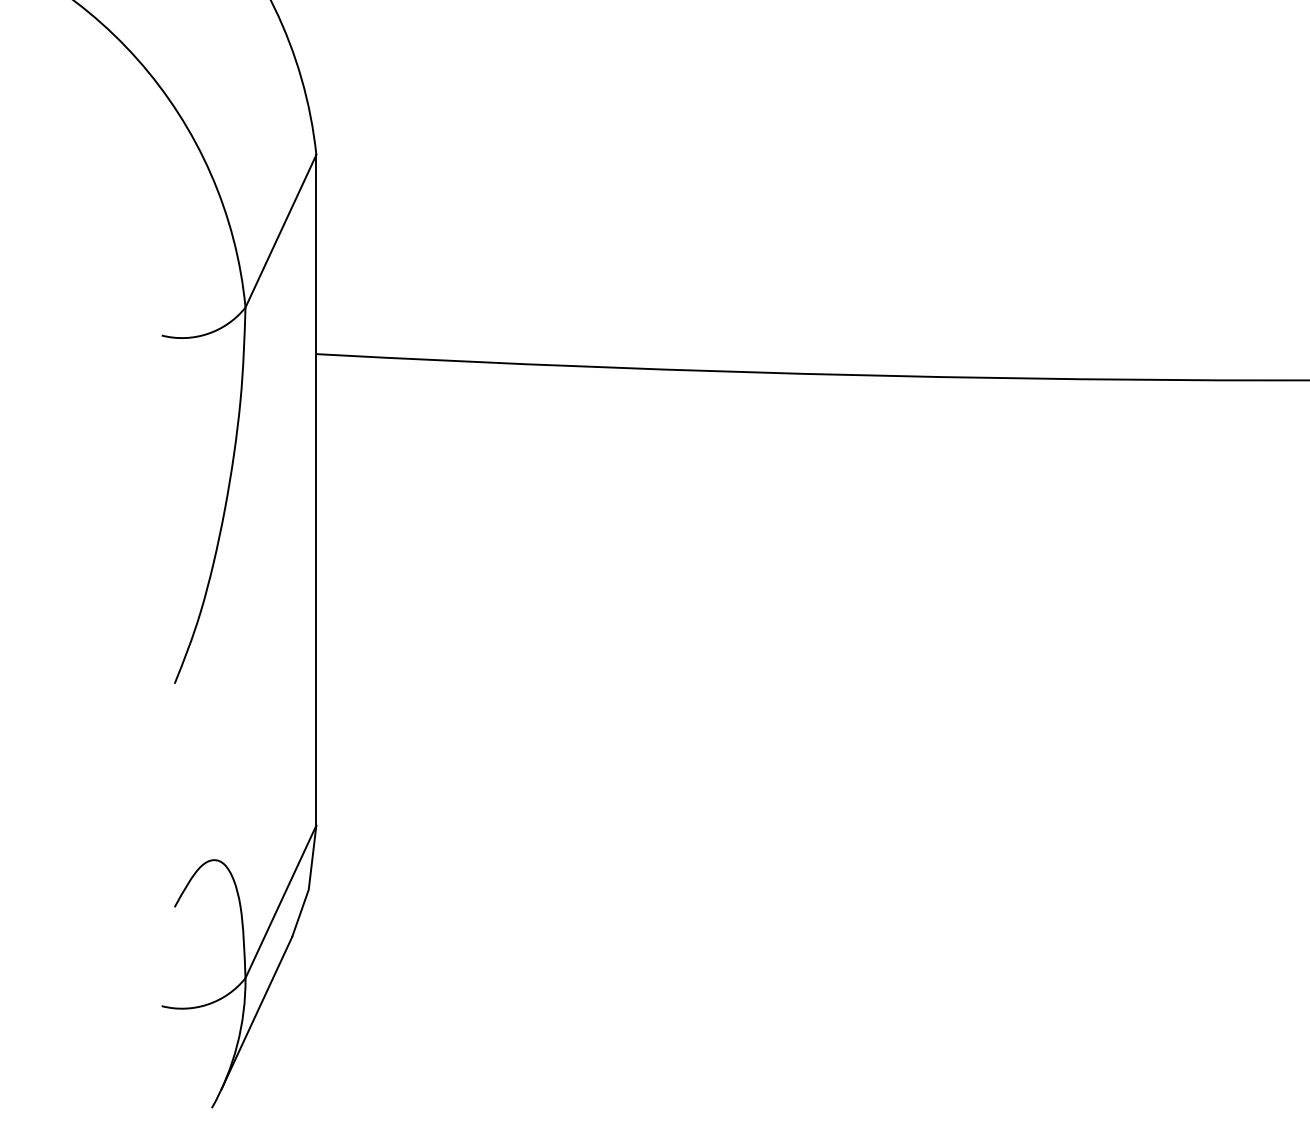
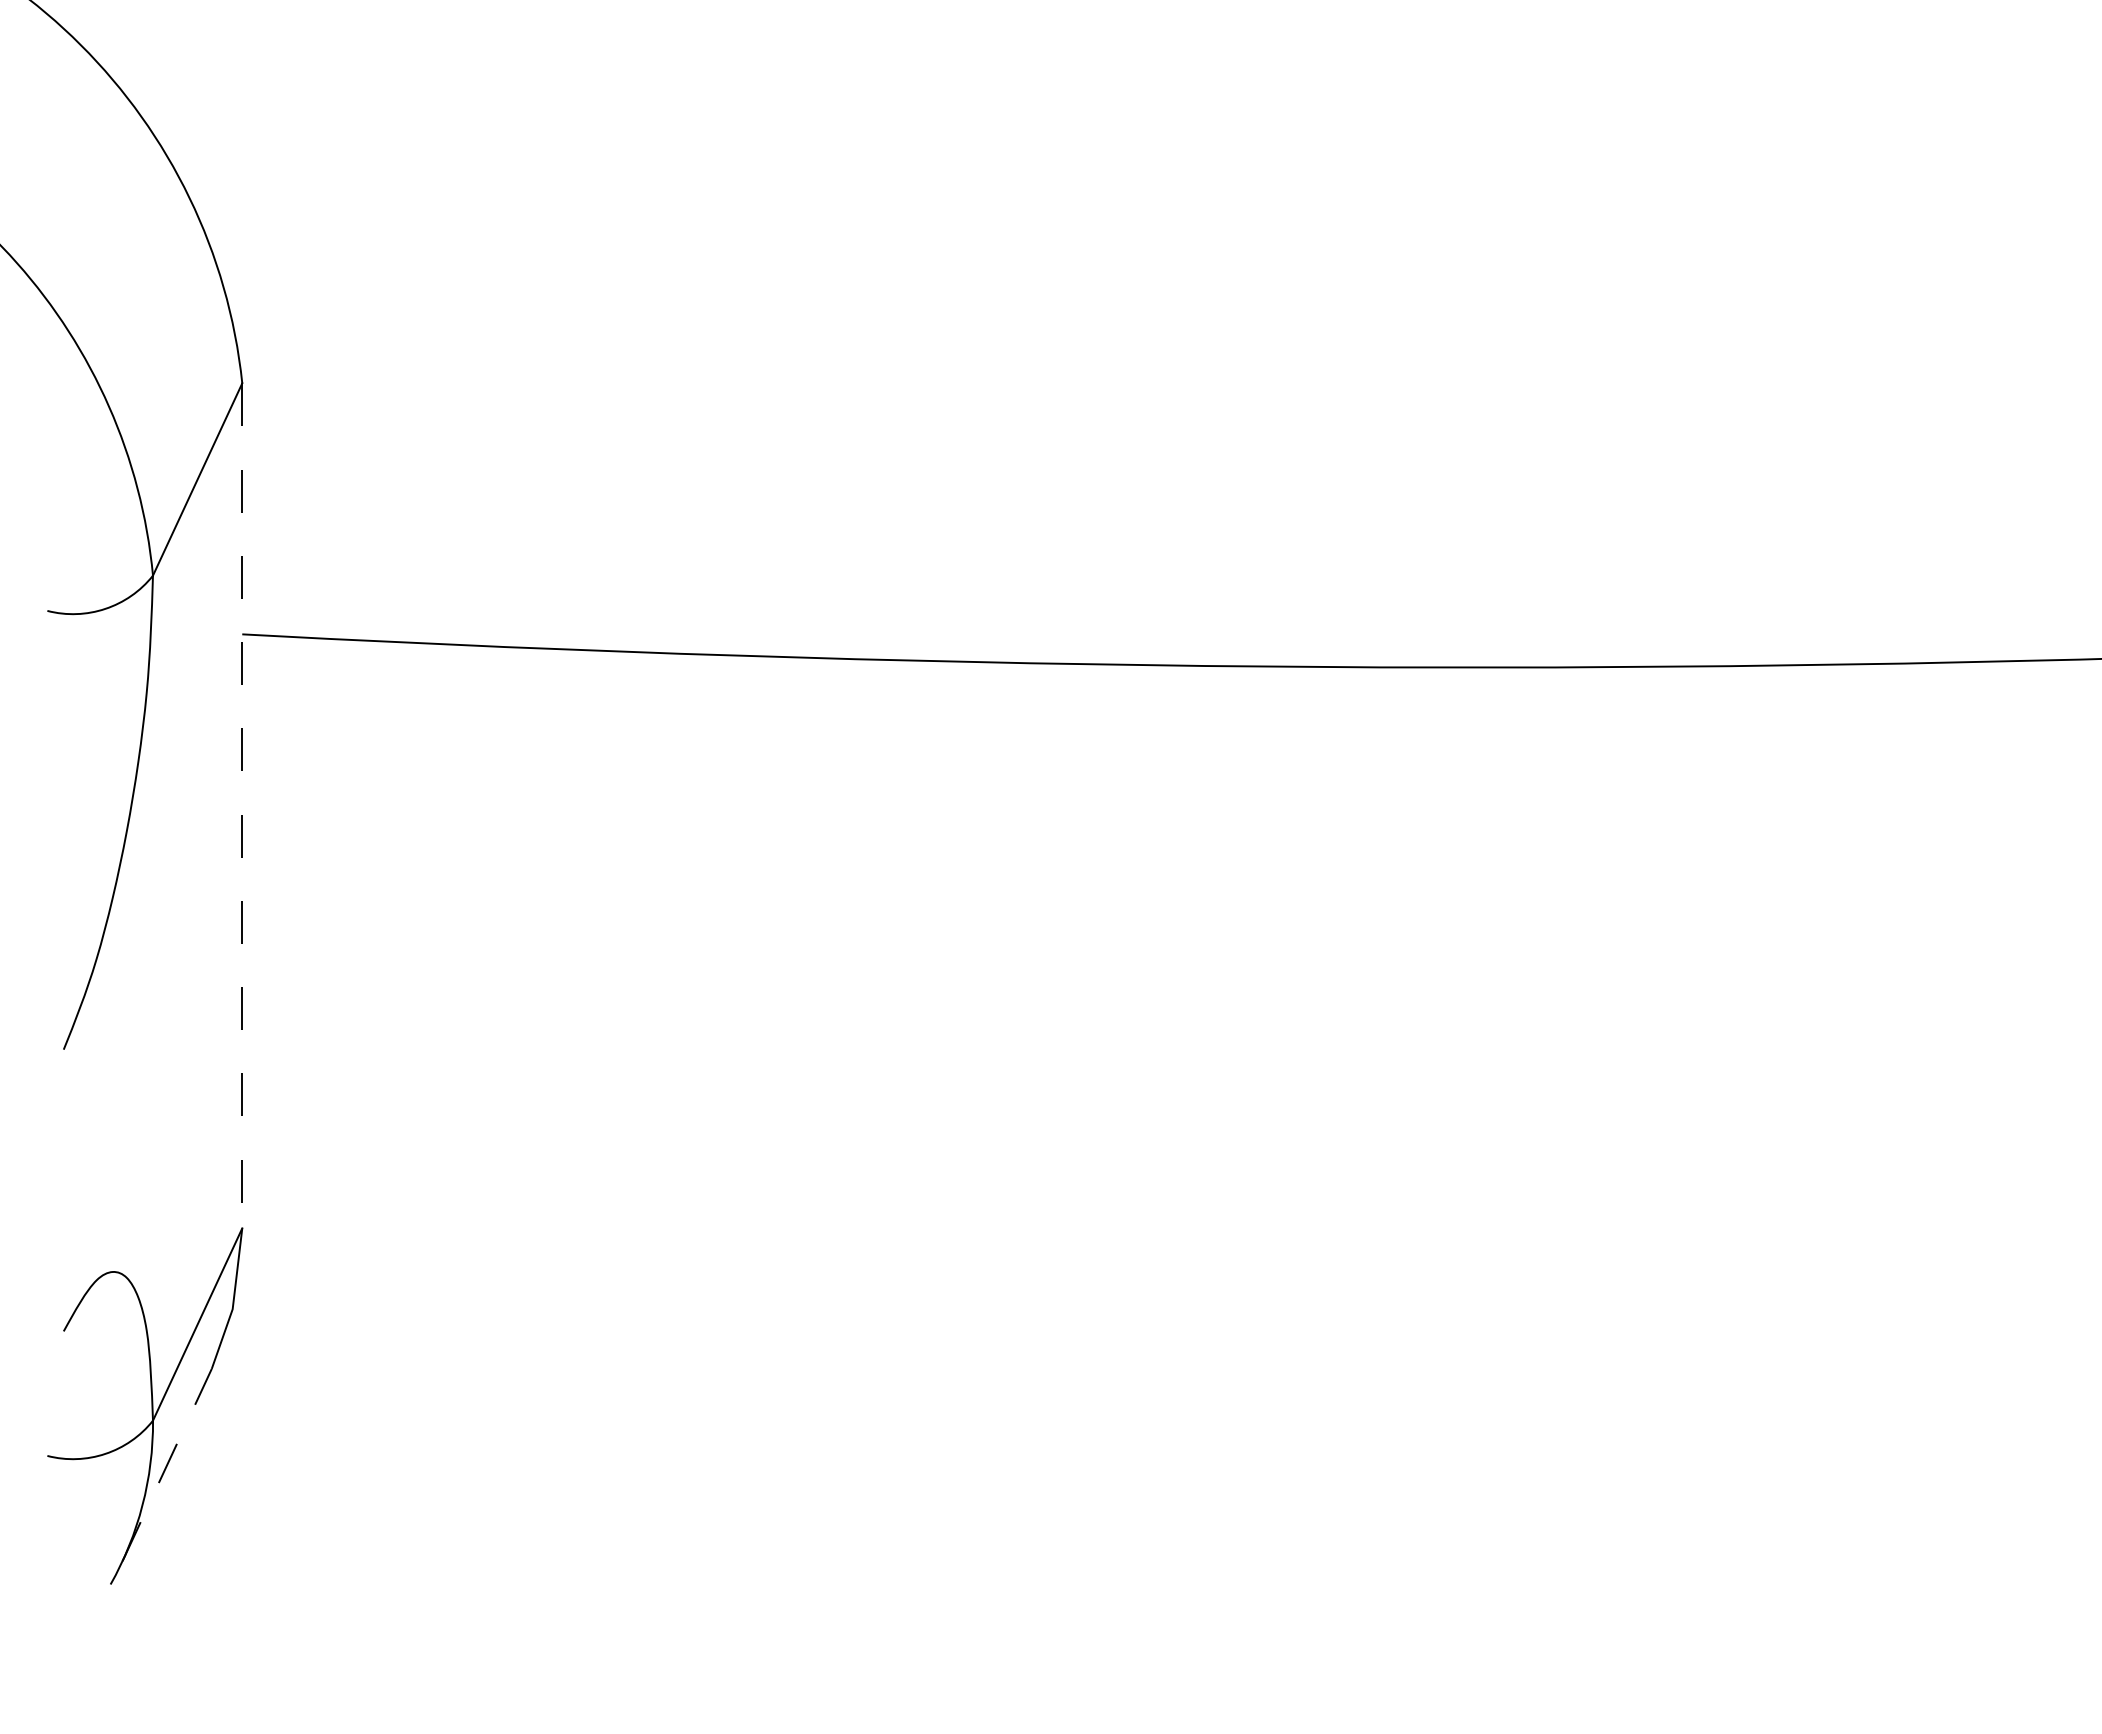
line: (316, 489) -> (242, 805), solid -> dashed
line: (257, 1012) -> (167, 1464), solid -> dashed

